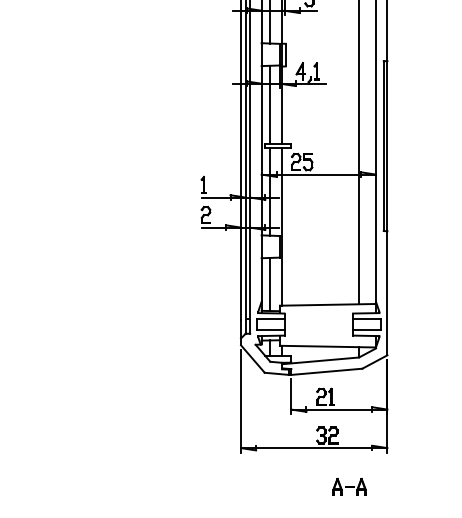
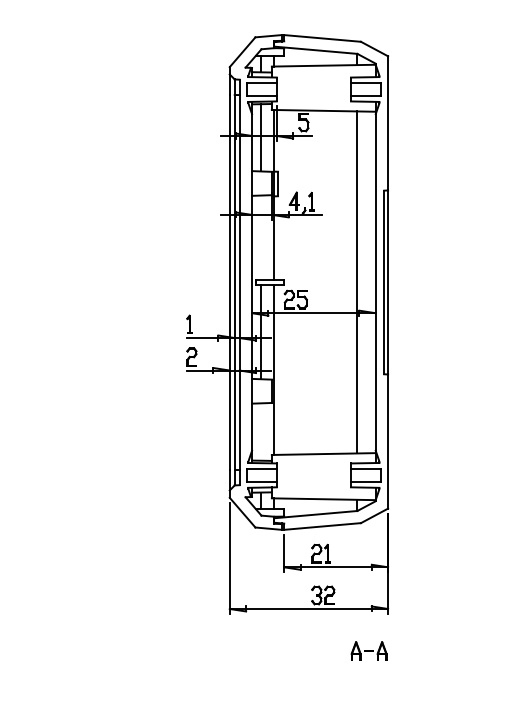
line: (270, 104) -> (261, 237), removed
line: (270, 283) -> (261, 431), removed
part: (348, 486) -> (368, 650), moved

